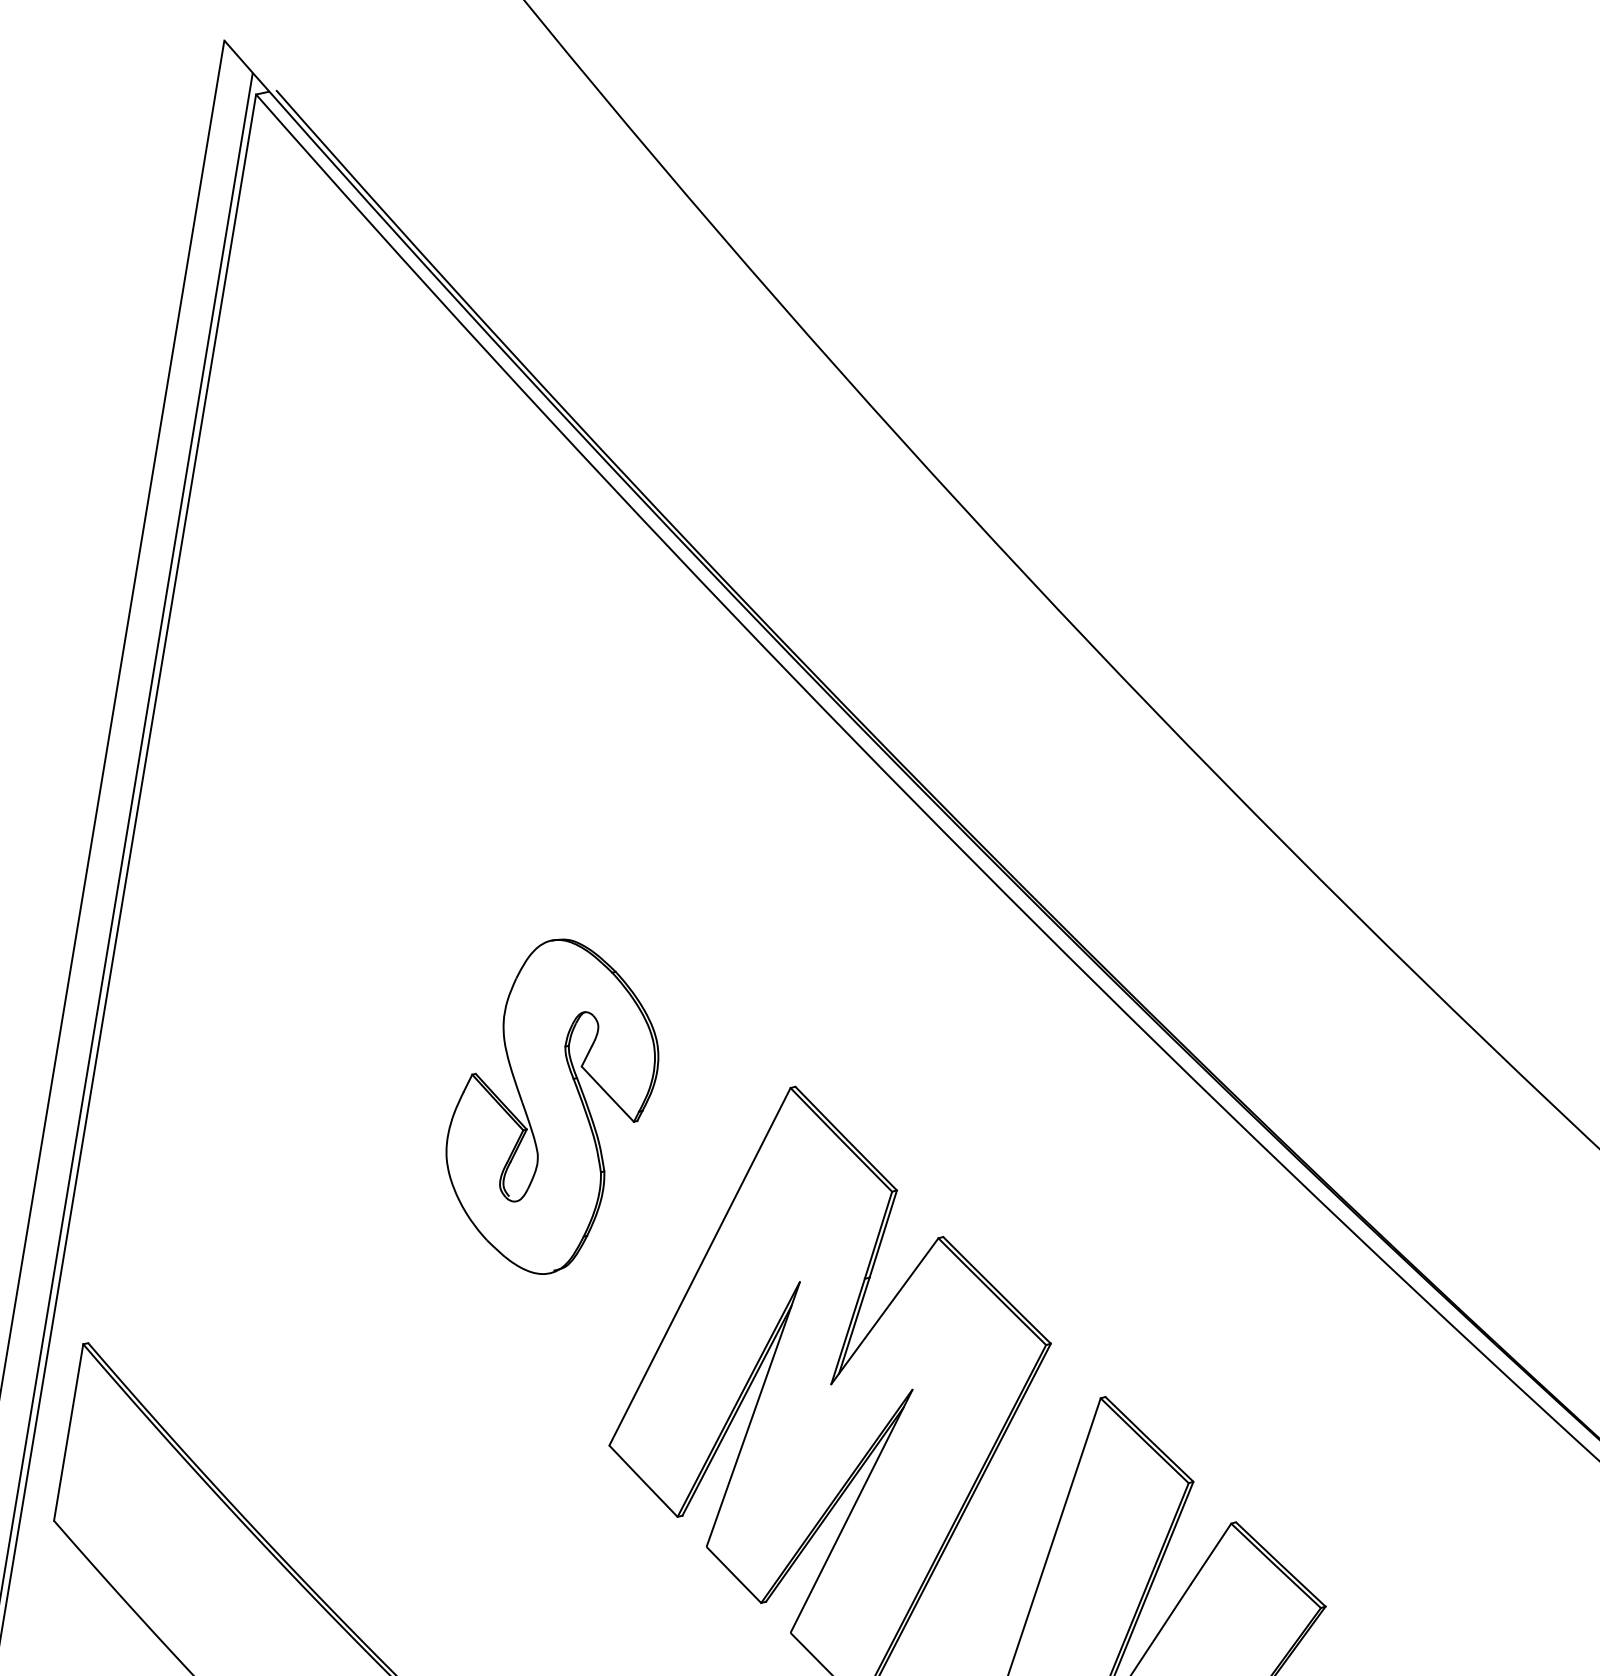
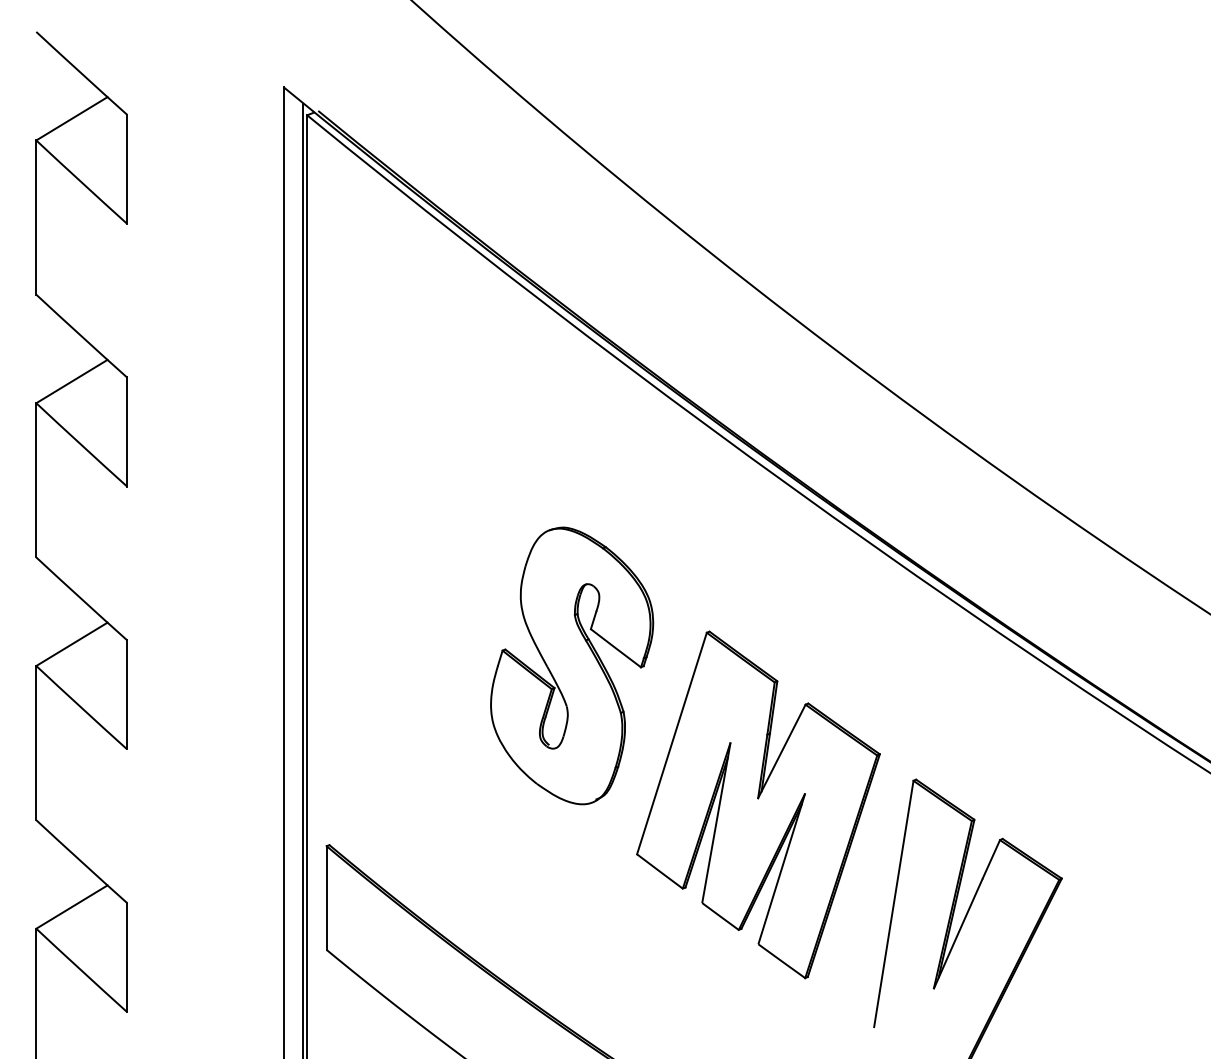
part: (552, 1105) -> (572, 665), size x1.43

